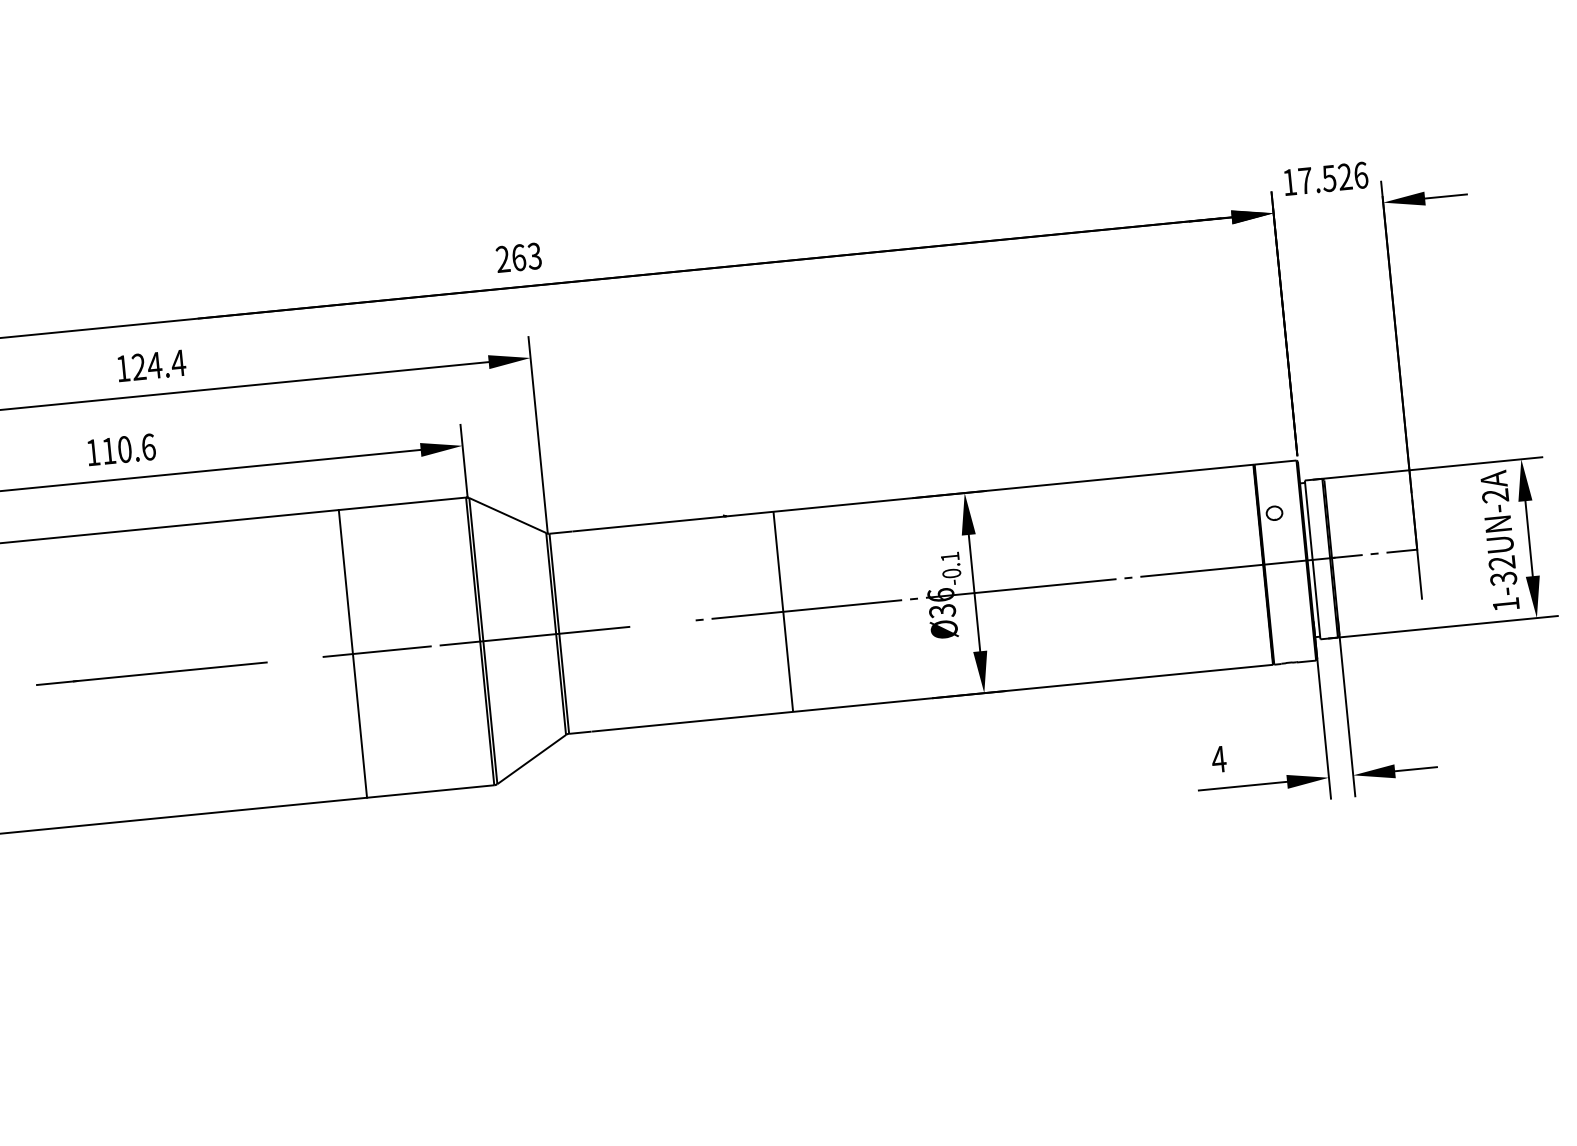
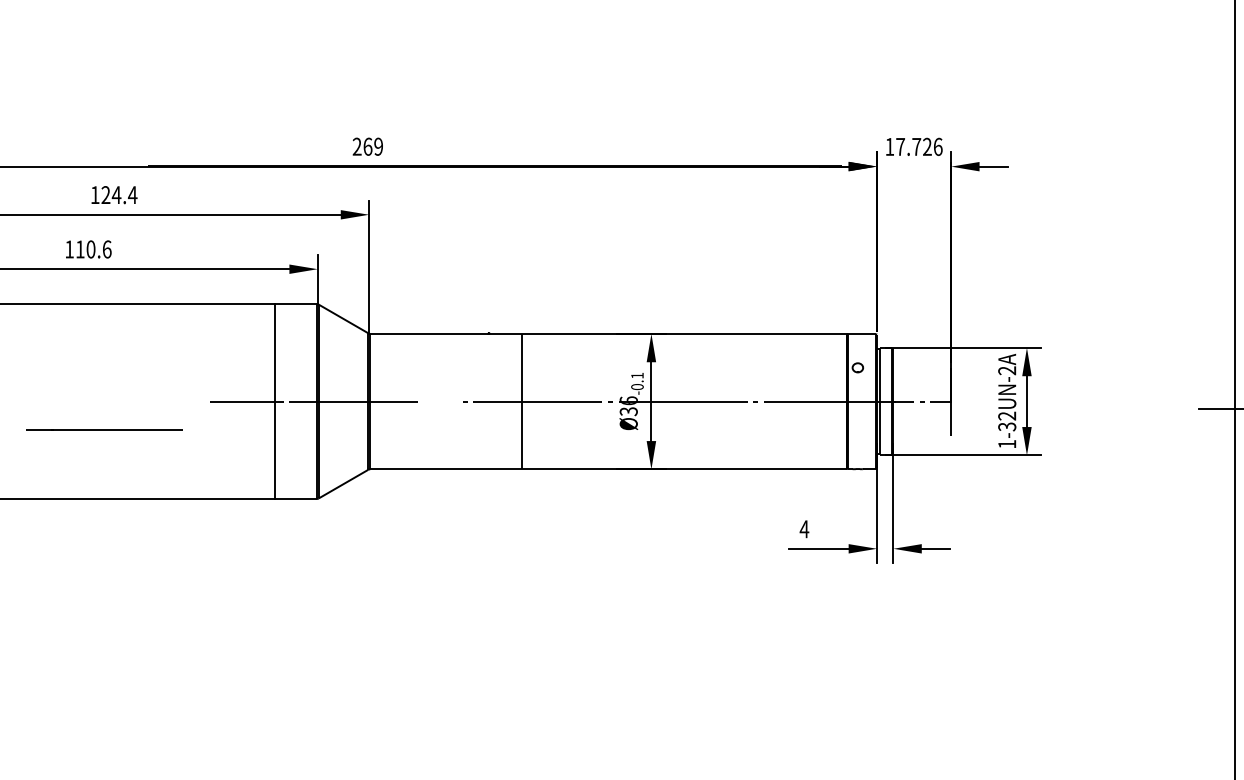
text: (1329, 179) -> (916, 147), 17.526 -> 17.726
text: (534, 255) -> (378, 146), 263 -> 269
line: (352, 653) -> (274, 401), moved
line: (152, 673) -> (104, 429), moved

